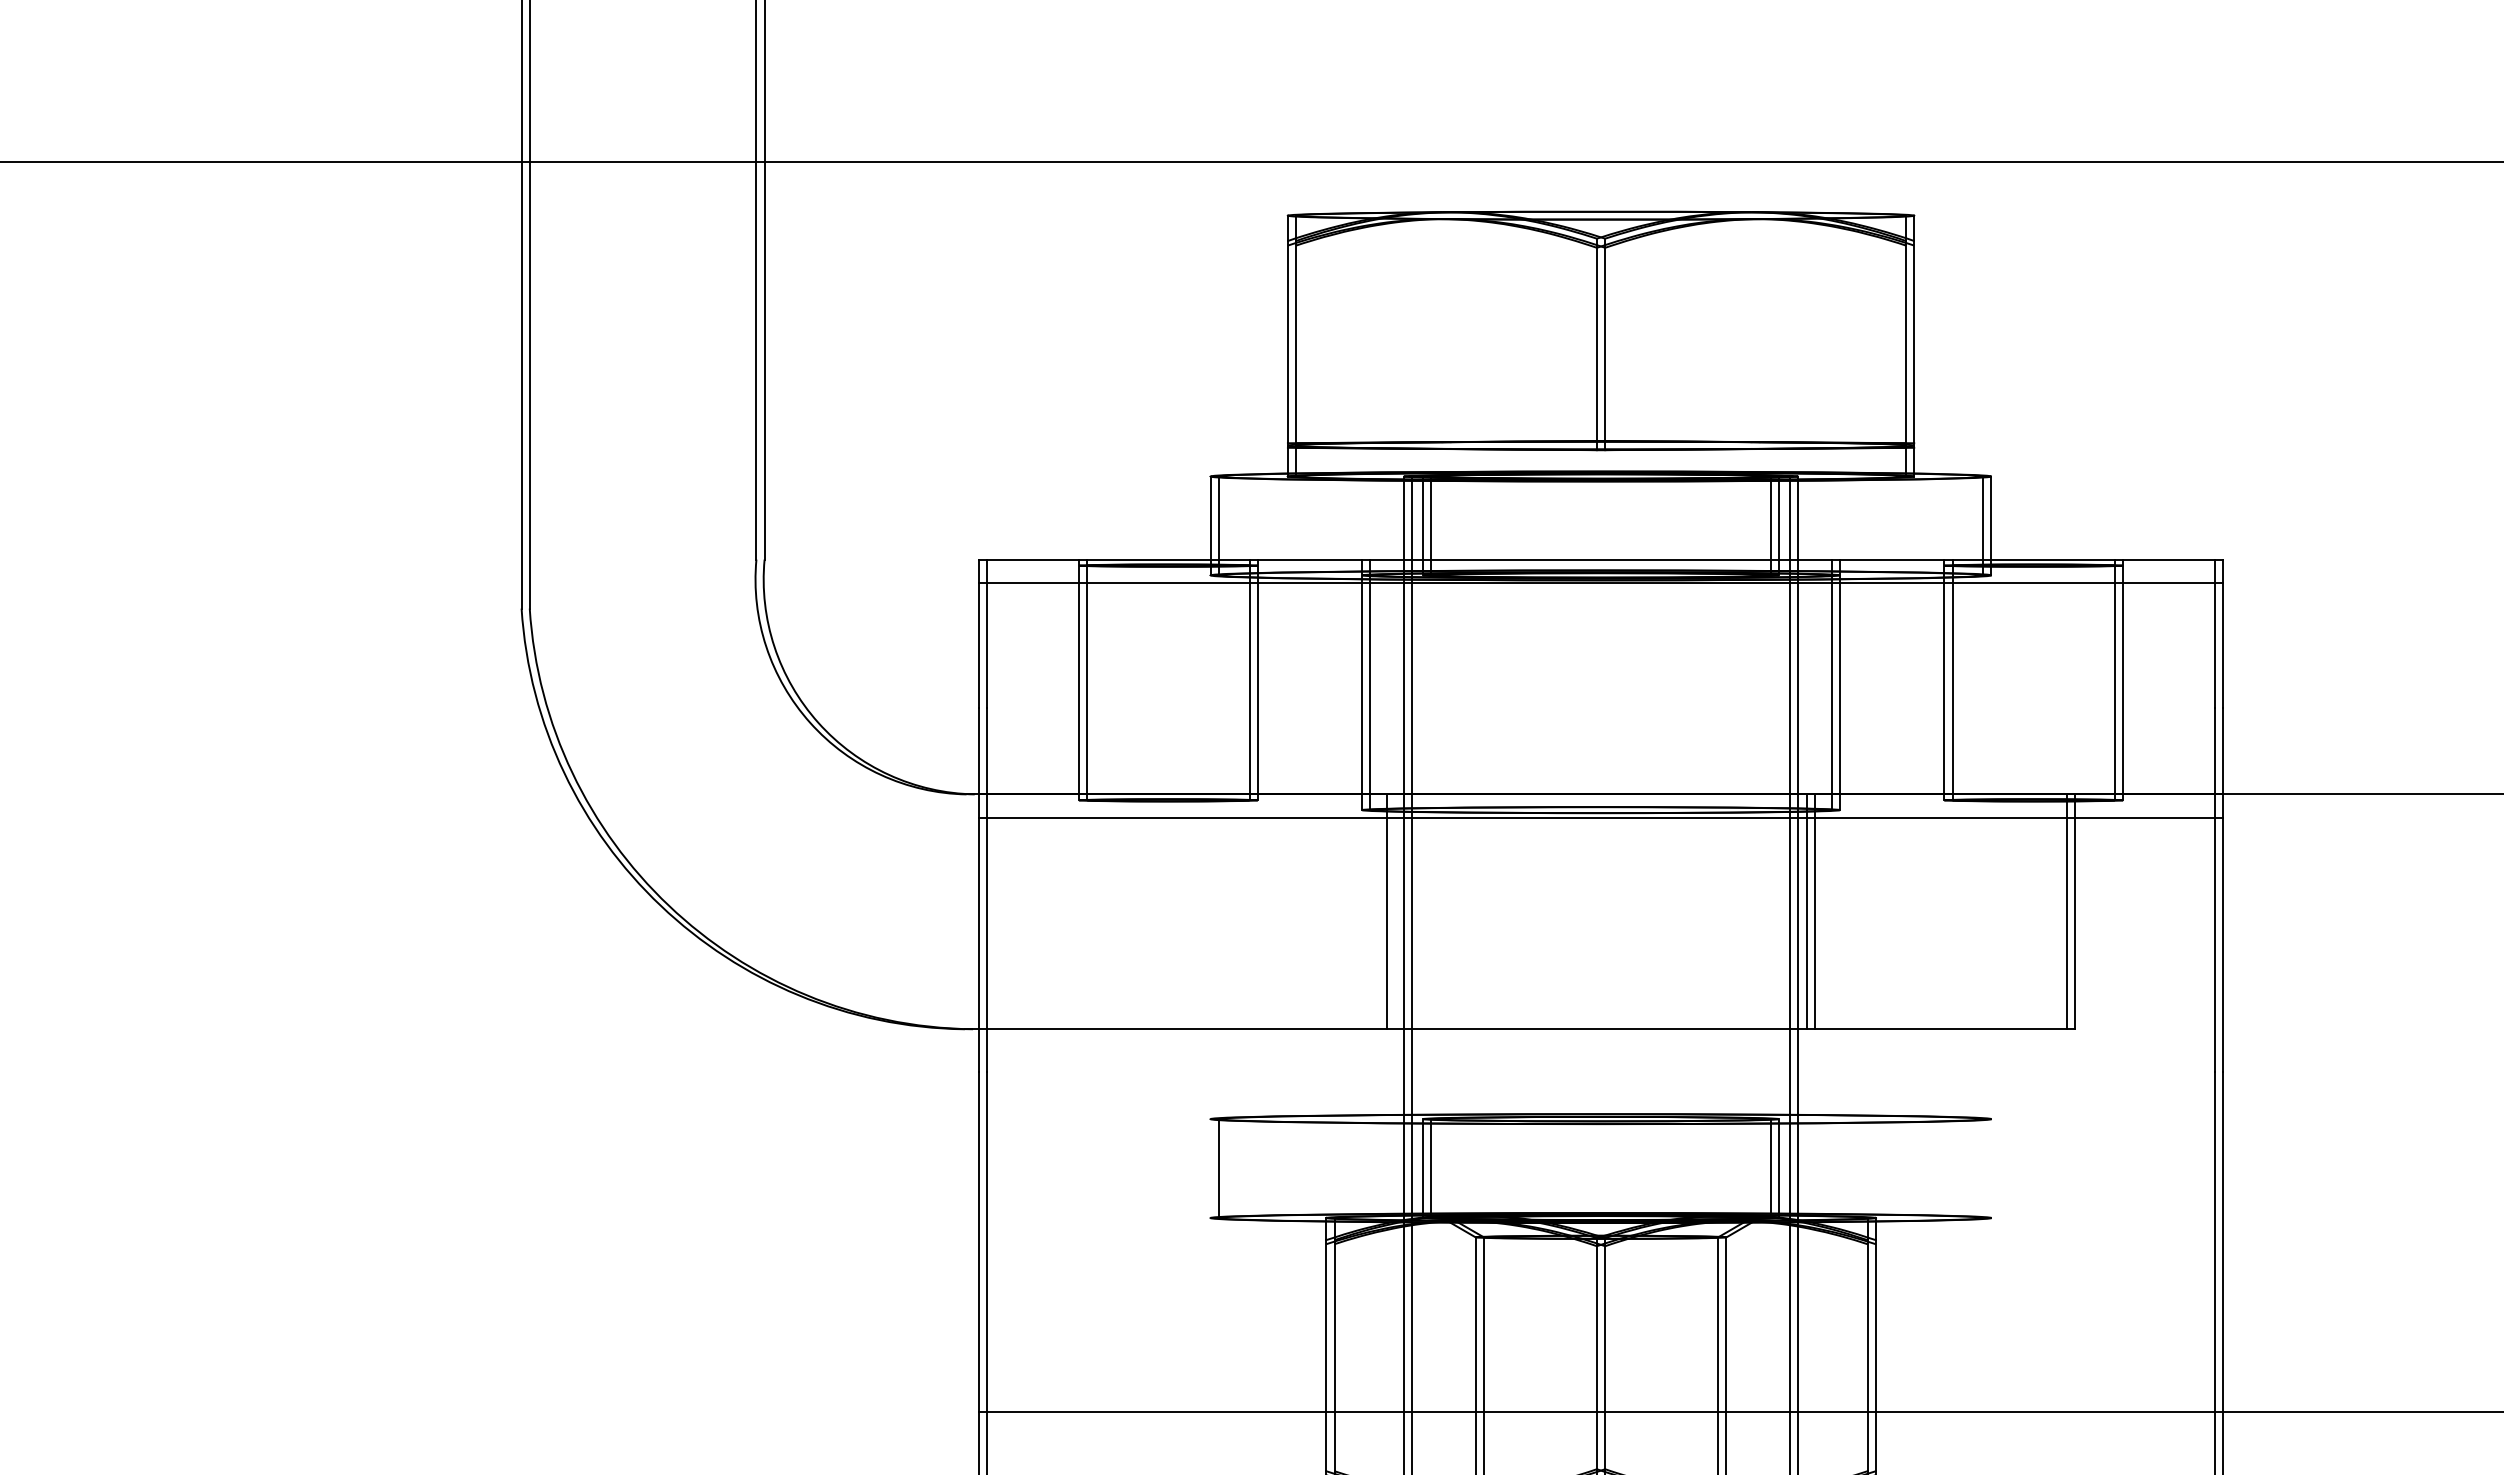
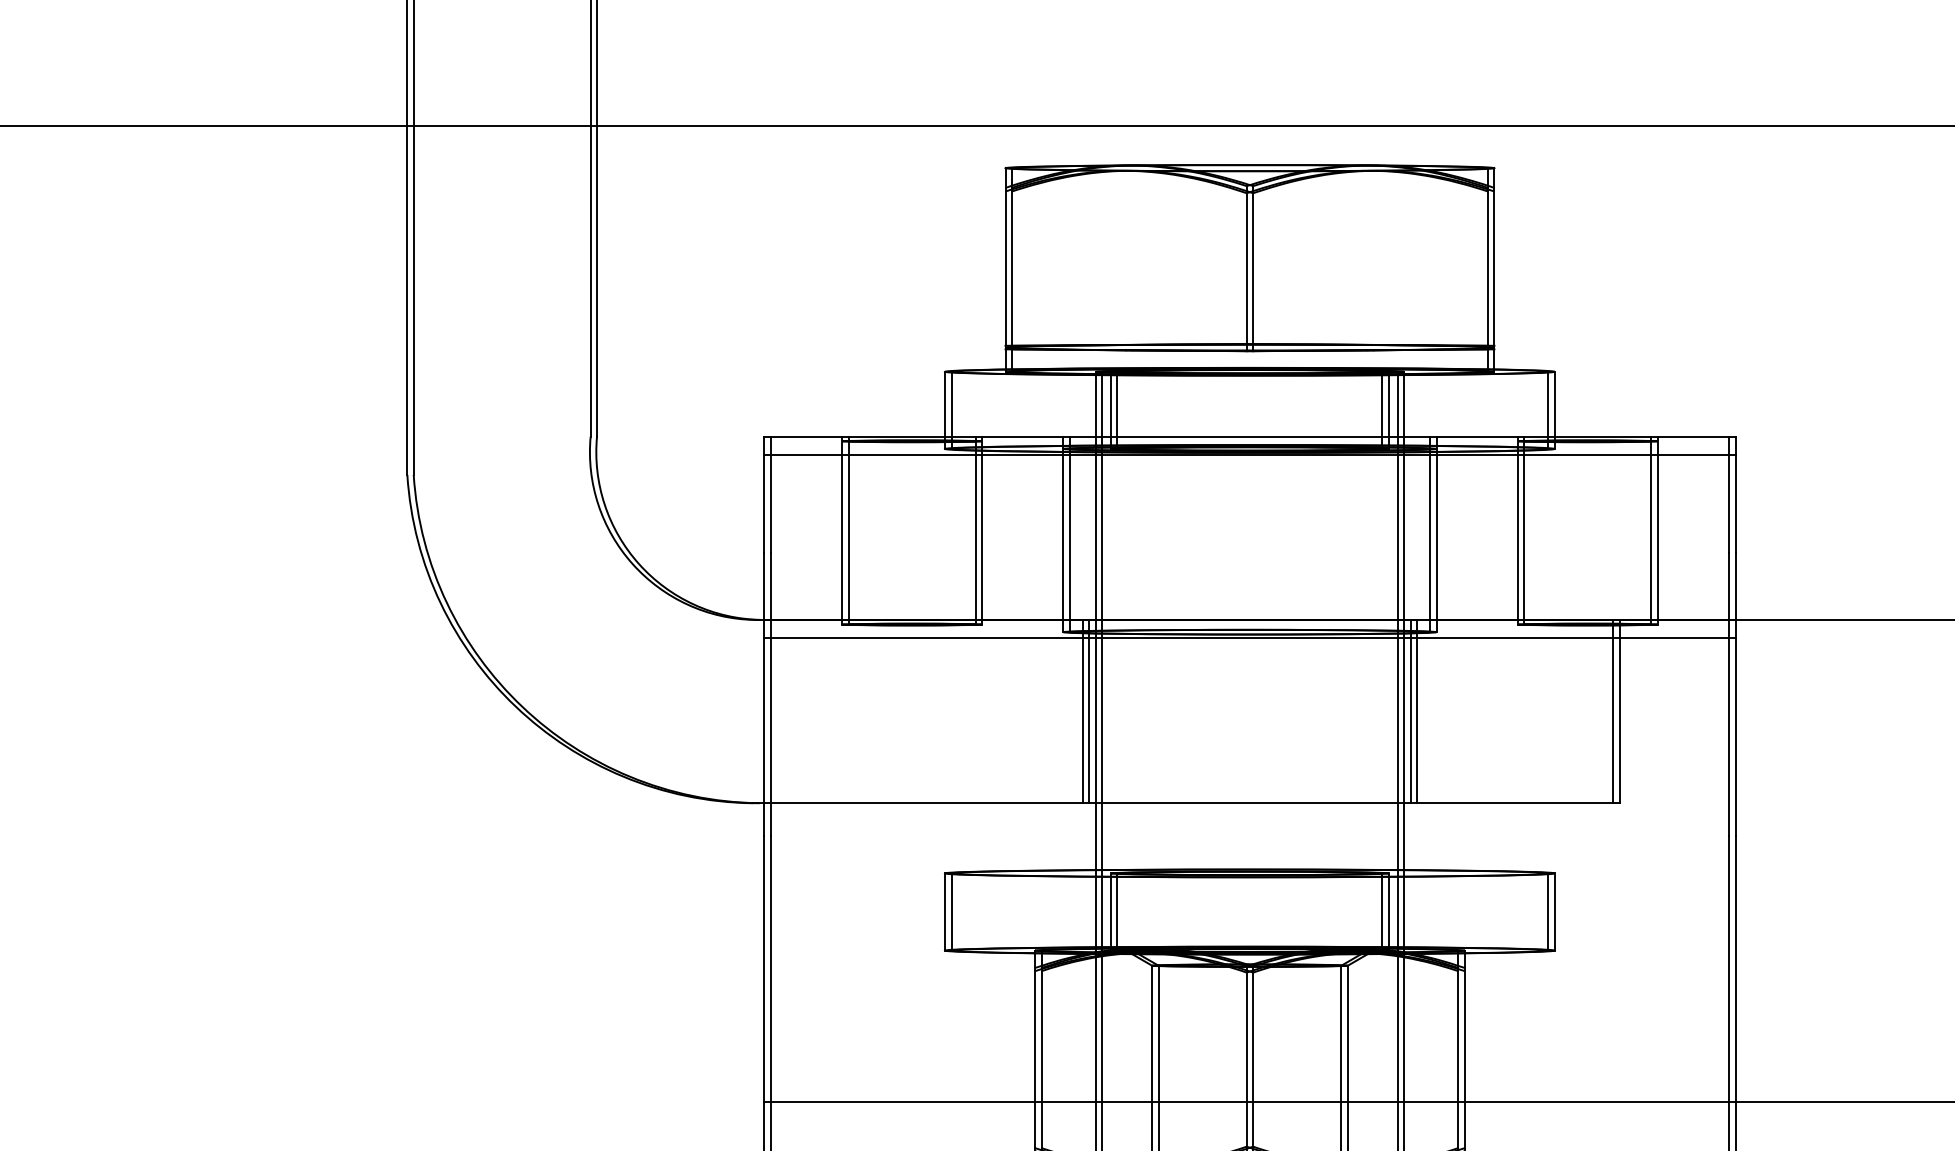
line: (1395, 911) -> (1089, 711), added
line: (1210, 1168) -> (945, 911), added
line: (1983, 1168) -> (1548, 911), added
line: (1991, 1168) -> (1554, 911), added

